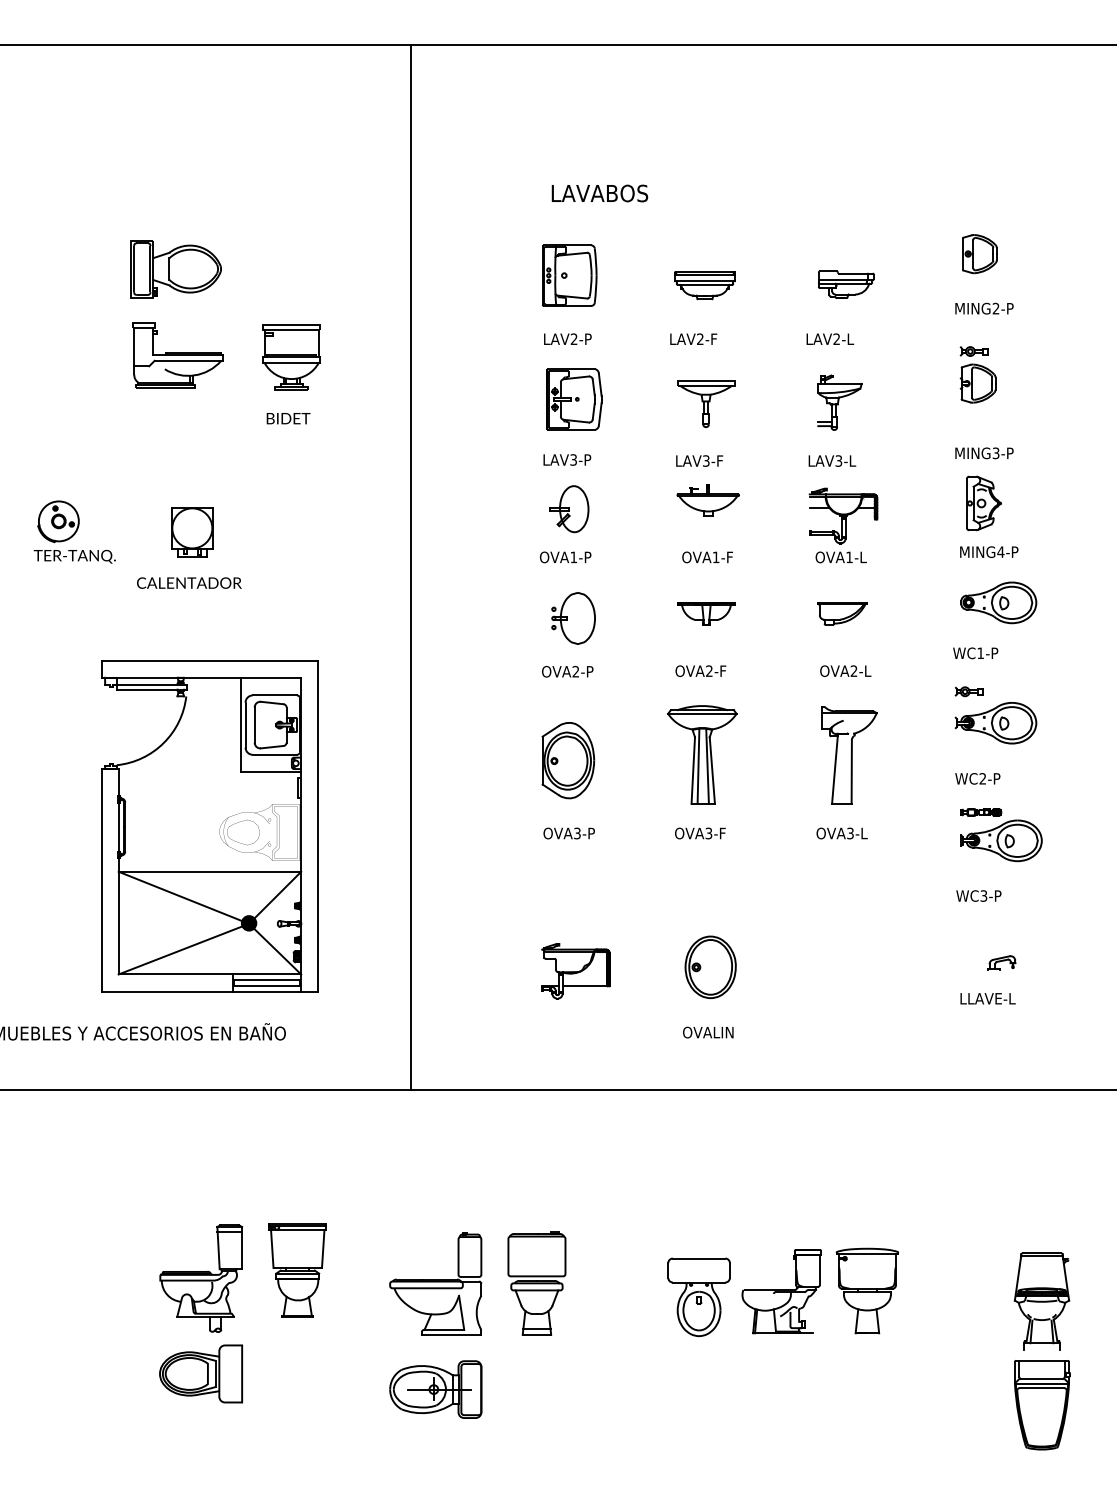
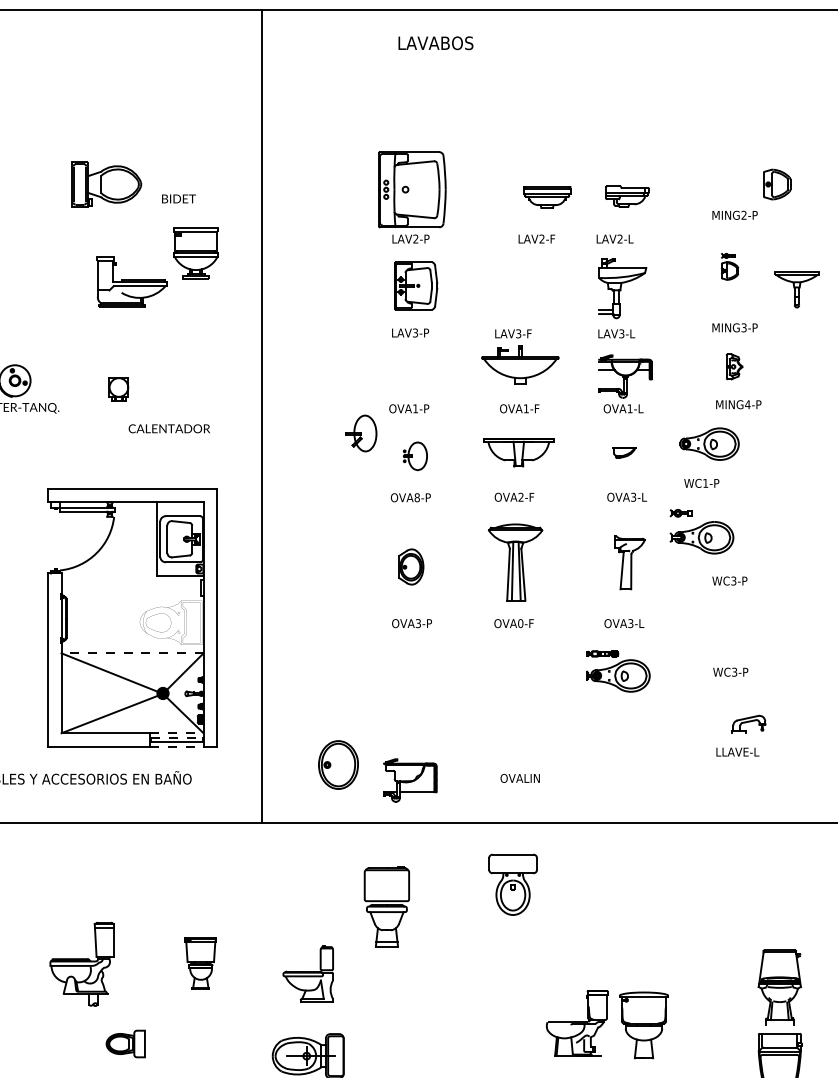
text: (599, 193) -> (435, 43), moved
part: (979, 254) -> (777, 184), moved
part: (569, 275) -> (412, 189), size x1.6
part: (704, 285) -> (546, 197), moved
text: (693, 338) -> (536, 238), moved
part: (177, 355) -> (131, 282), moved
part: (977, 374) -> (729, 266), size x0.6
part: (839, 402) -> (622, 288), size x1.4
part: (706, 403) -> (797, 289), moved
text: (288, 418) -> (178, 198), moved
part: (707, 500) -> (519, 364), size x1.6
part: (983, 503) -> (734, 366), size x0.6
part: (569, 509) -> (361, 433), moved
part: (192, 532) -> (118, 389), size x0.6
line: (410, 567) -> (262, 416), moved
text: (189, 582) -> (169, 428), moved
part: (998, 602) -> (709, 443), moved
part: (706, 613) -> (518, 452), size x1.6
part: (842, 613) -> (624, 452), size x0.6
part: (573, 618) -> (415, 456), size x0.7
text: (975, 653) -> (701, 483), moved
text: (575, 671) -> (416, 497), OVA2-P -> OVA8-P
text: (853, 671) -> (633, 497), OVA2-L -> OVA3-L
part: (995, 715) -> (701, 531), moved
part: (849, 755) -> (630, 562), size x0.7
part: (568, 760) -> (411, 566), size x0.6
text: (982, 778) -> (733, 580), WC2-P -> WC3-P
text: (708, 833) -> (520, 623), OVA3-F -> OVA0-F
part: (1001, 835) -> (618, 671), moved
line: (209, 871) -> (132, 653), solid -> dashed
part: (1001, 962) -> (748, 723), size x1.6
part: (710, 966) -> (338, 764), moved
part: (575, 971) -> (409, 780), moved
line: (267, 974) -> (177, 733), solid -> dashed
line: (267, 980) -> (177, 737), solid -> dashed
line: (267, 991) -> (177, 746), solid -> dashed
part: (297, 1270) -> (200, 963), size x0.7
part: (201, 1278) -> (82, 964), moved
part: (435, 1283) -> (308, 973), size x0.7
part: (536, 1283) -> (386, 906), moved
part: (866, 1290) -> (643, 1024), moved
part: (781, 1291) -> (577, 1023), moved
part: (698, 1296) -> (512, 884), moved
part: (201, 1373) -> (125, 1043), size x0.6

